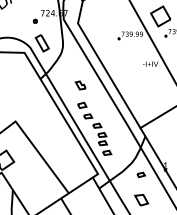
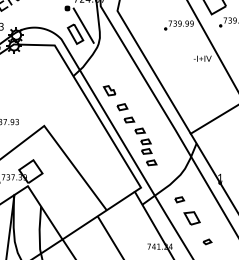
line: (49, 35) -> (83, 25), added
part: (80, 85) -> (109, 90), moved
part: (141, 174) -> (179, 199), moved

